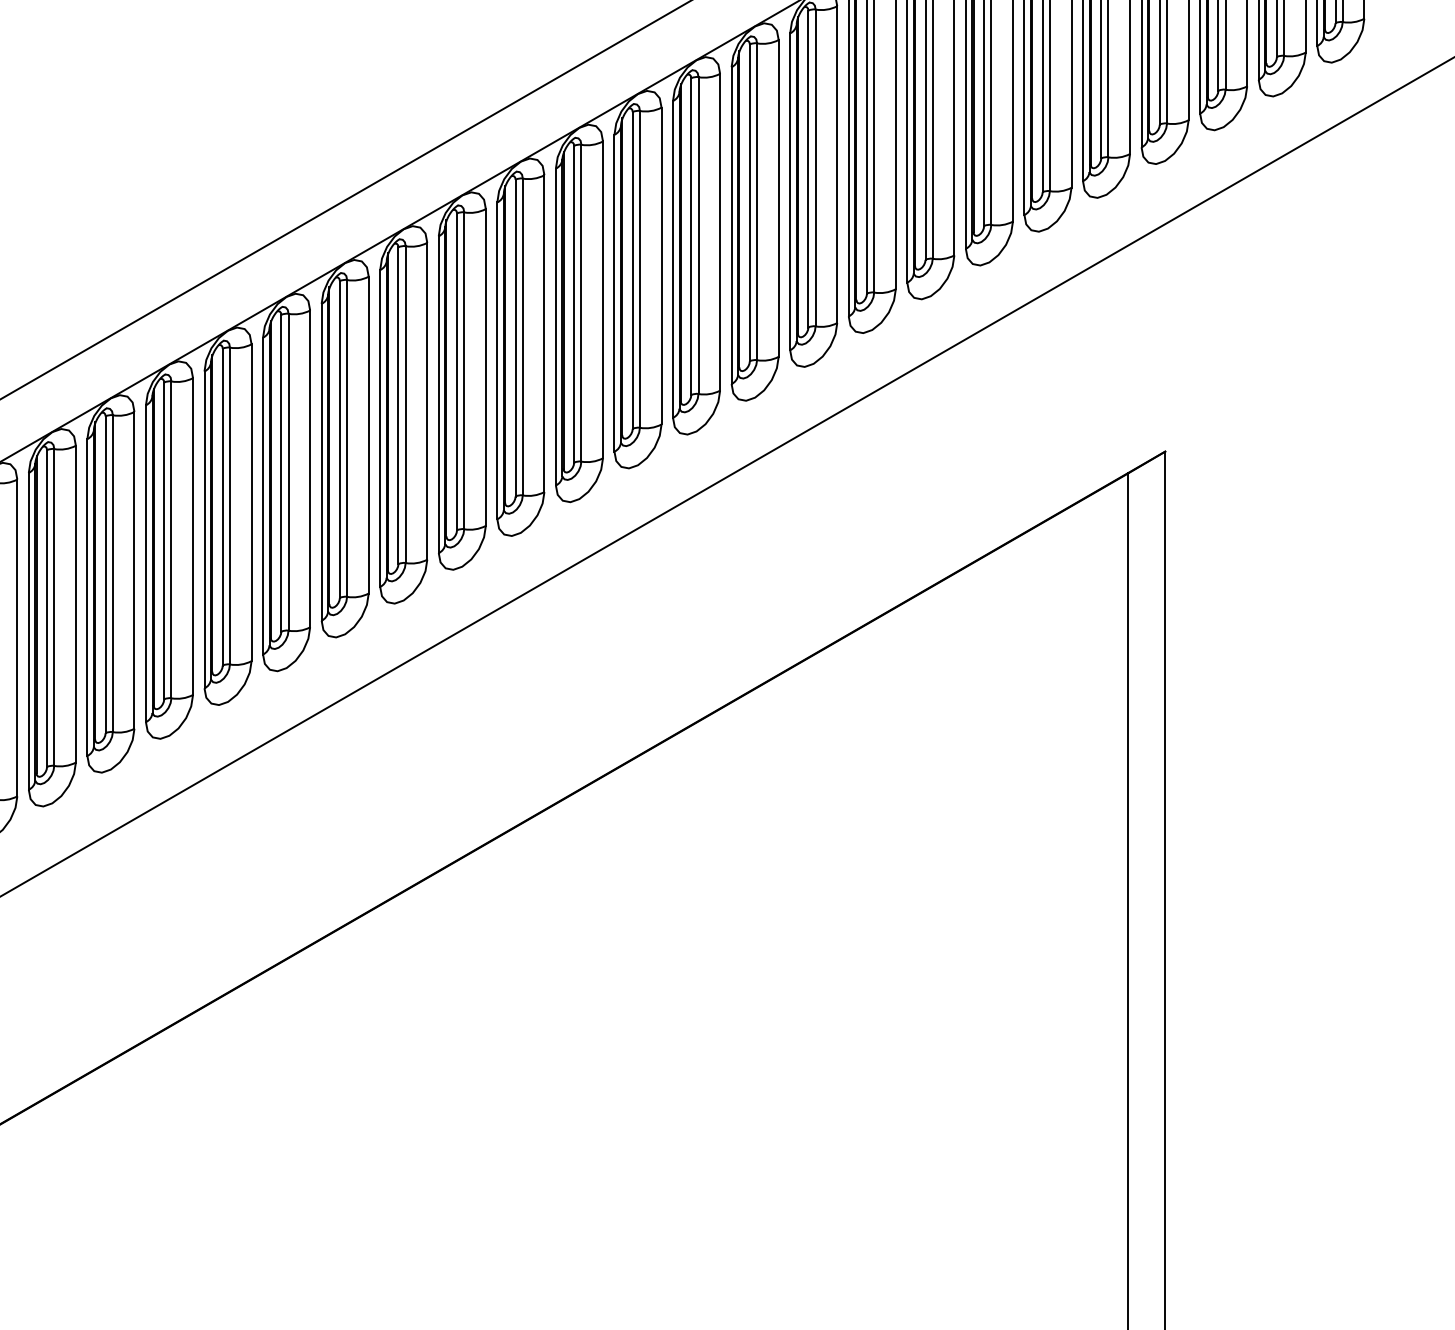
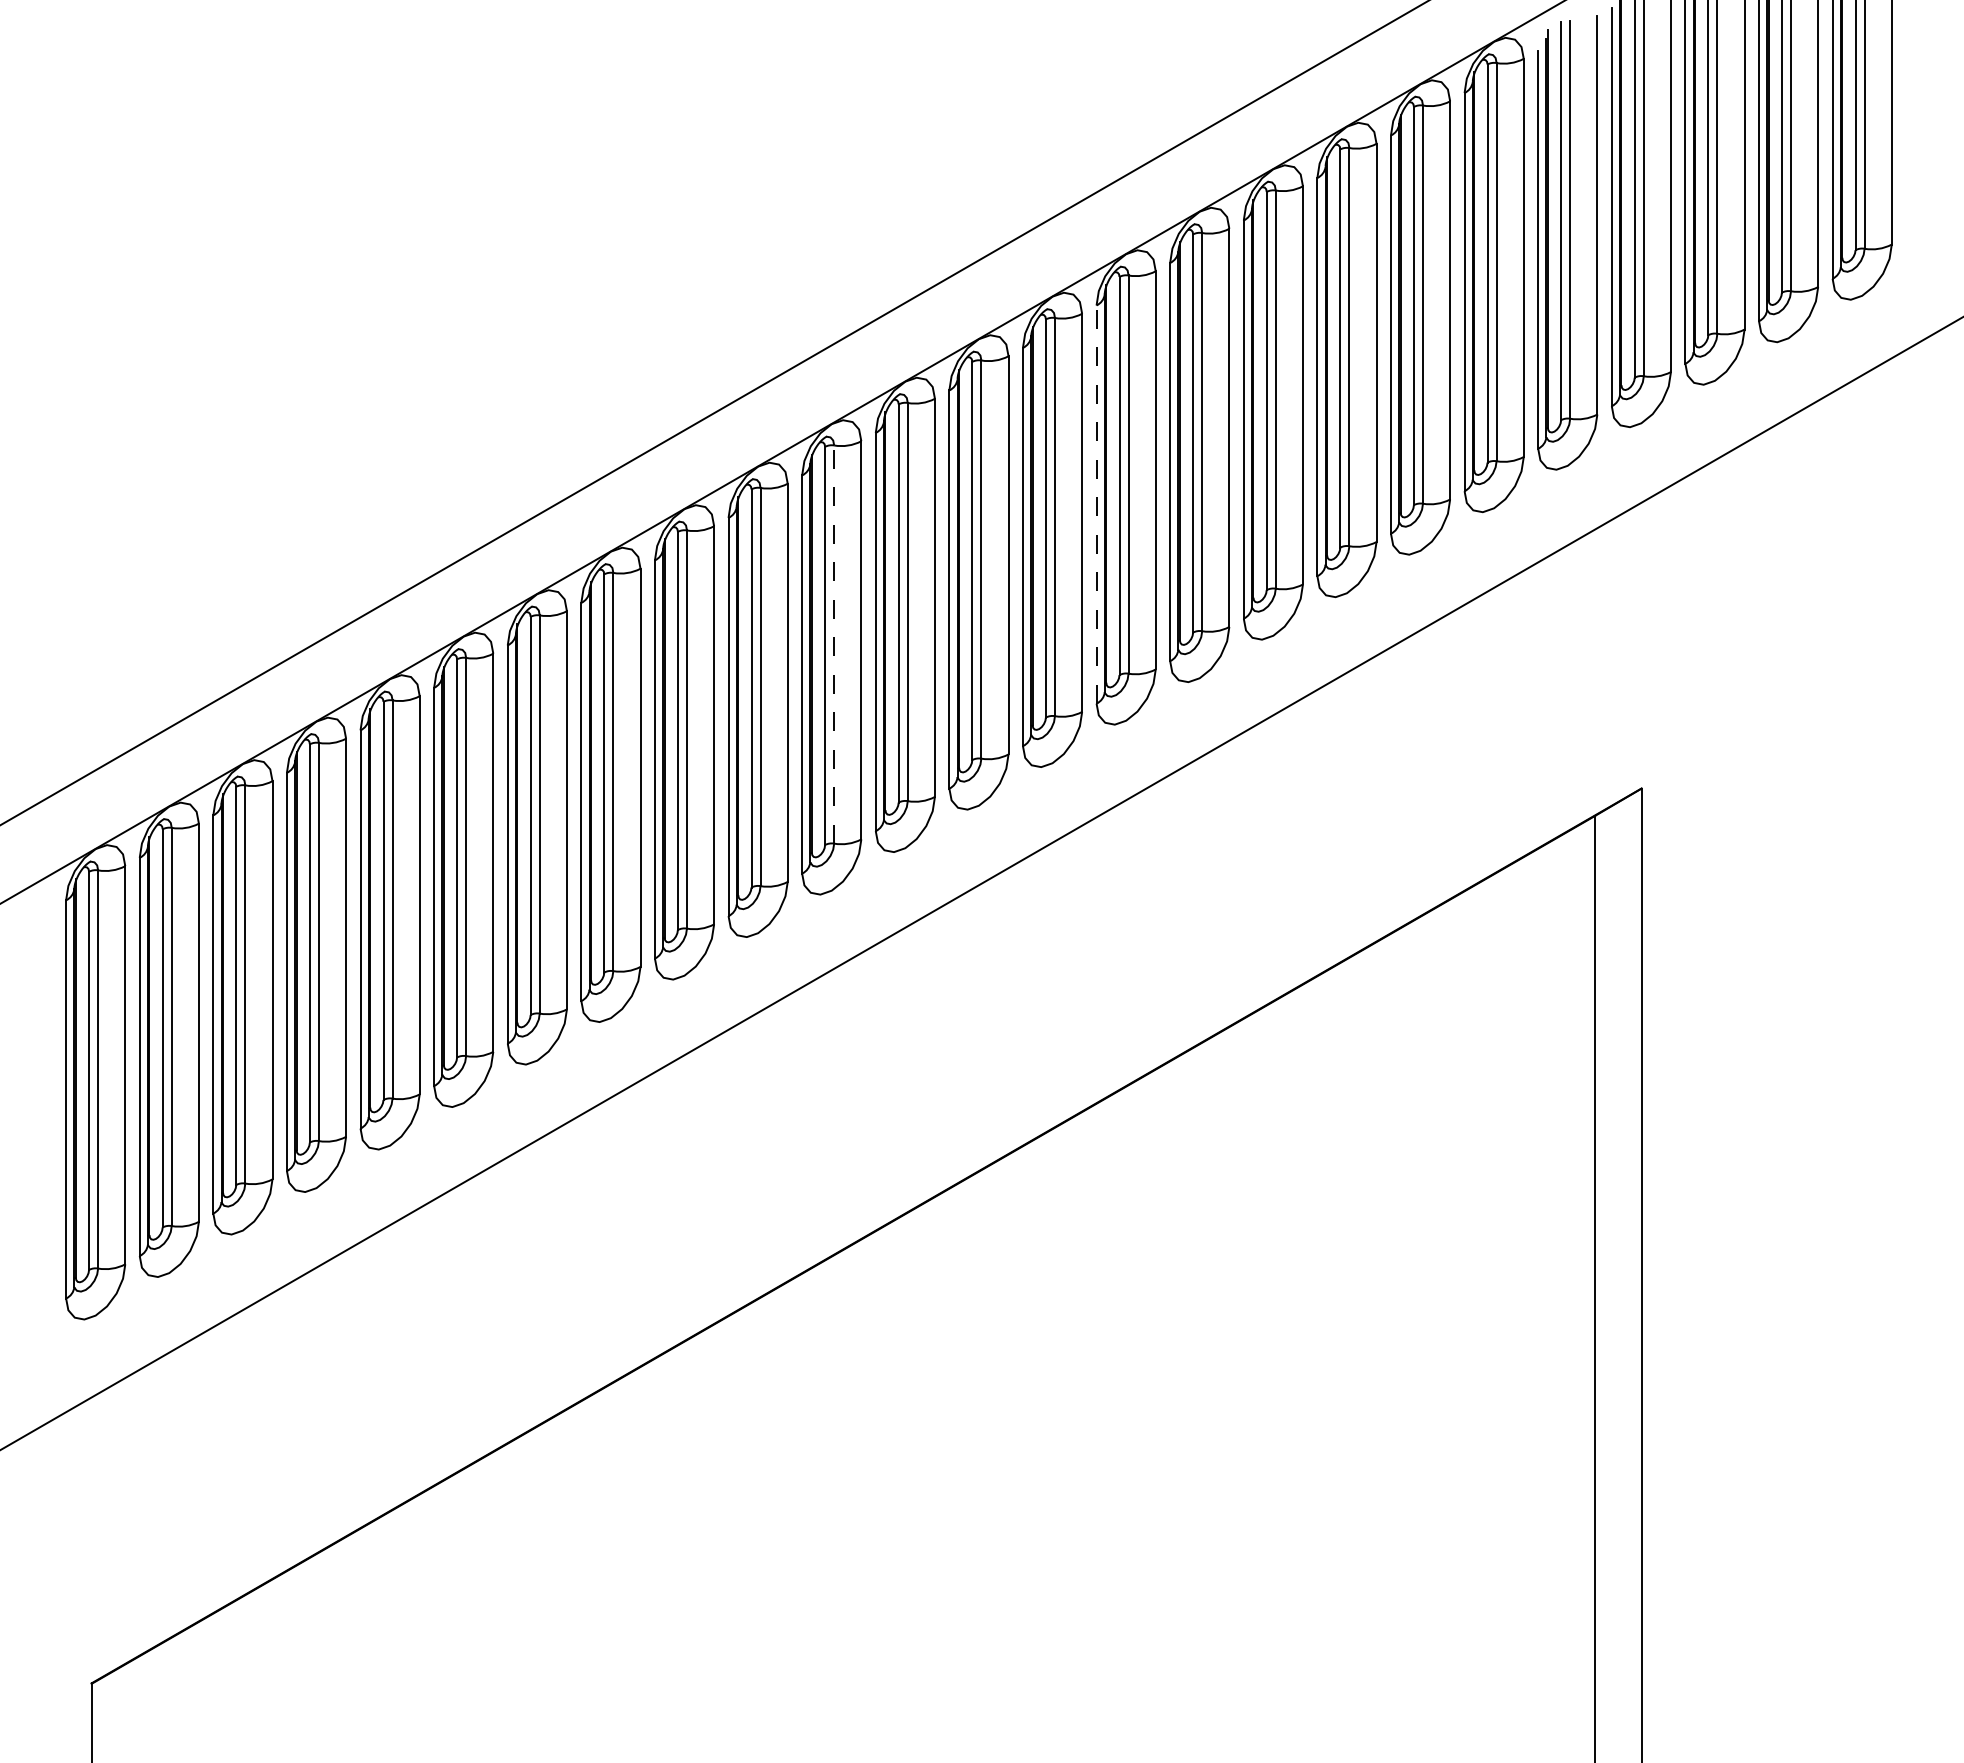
line: (731, 225) -> (1096, 504), solid -> dashed
line: (523, 336) -> (834, 644), solid -> dashed

